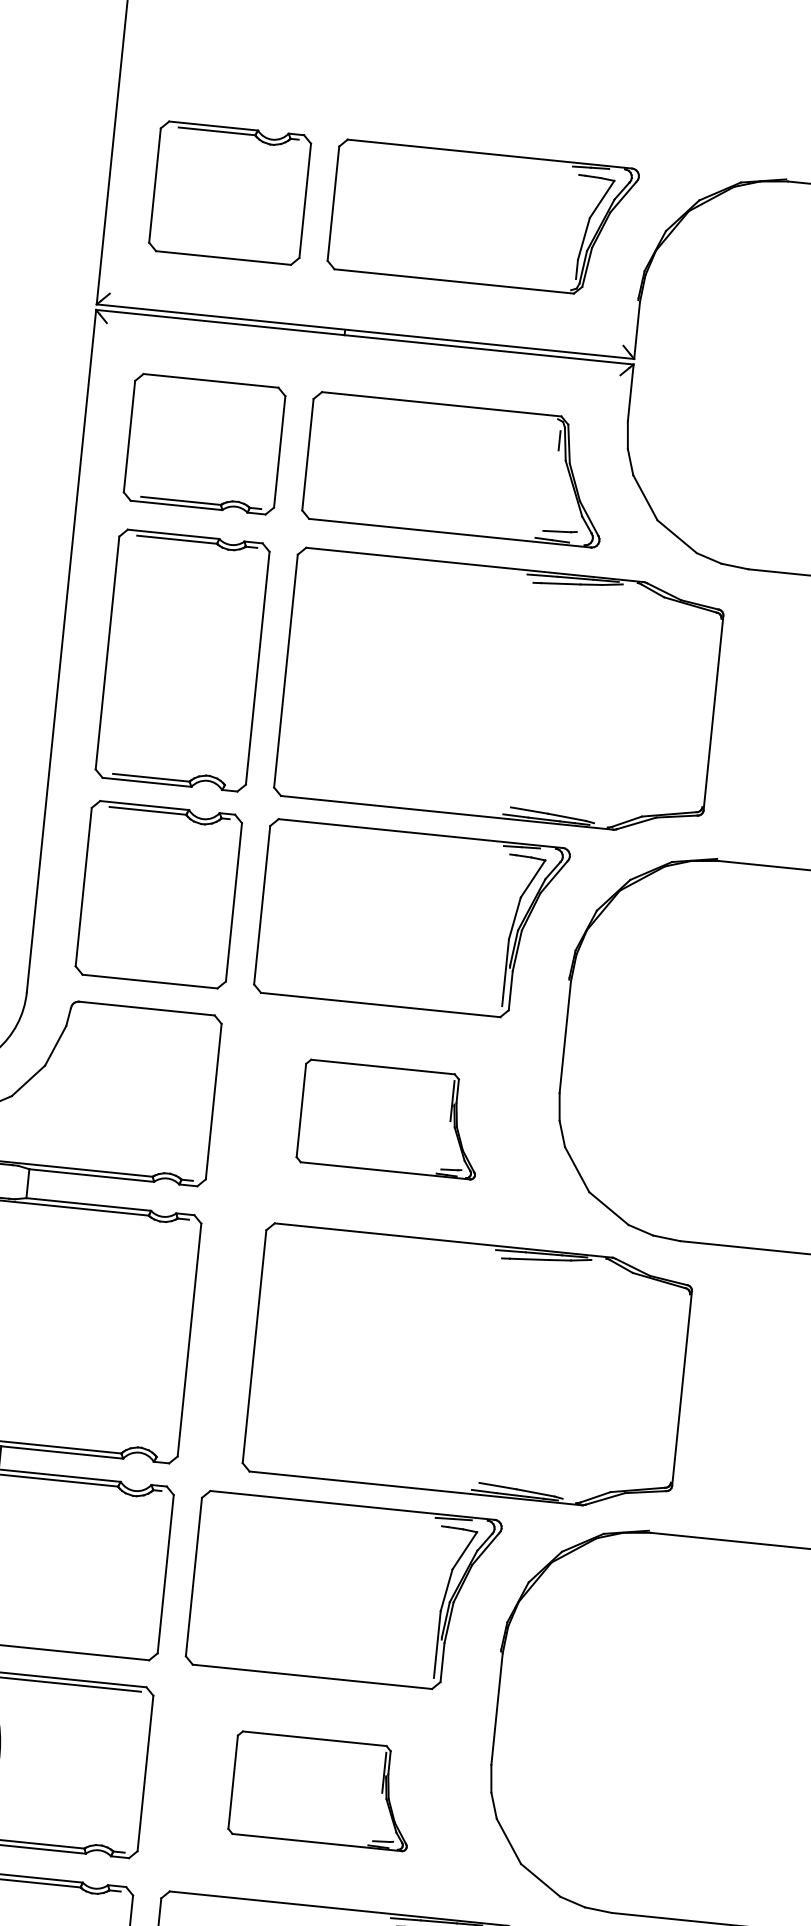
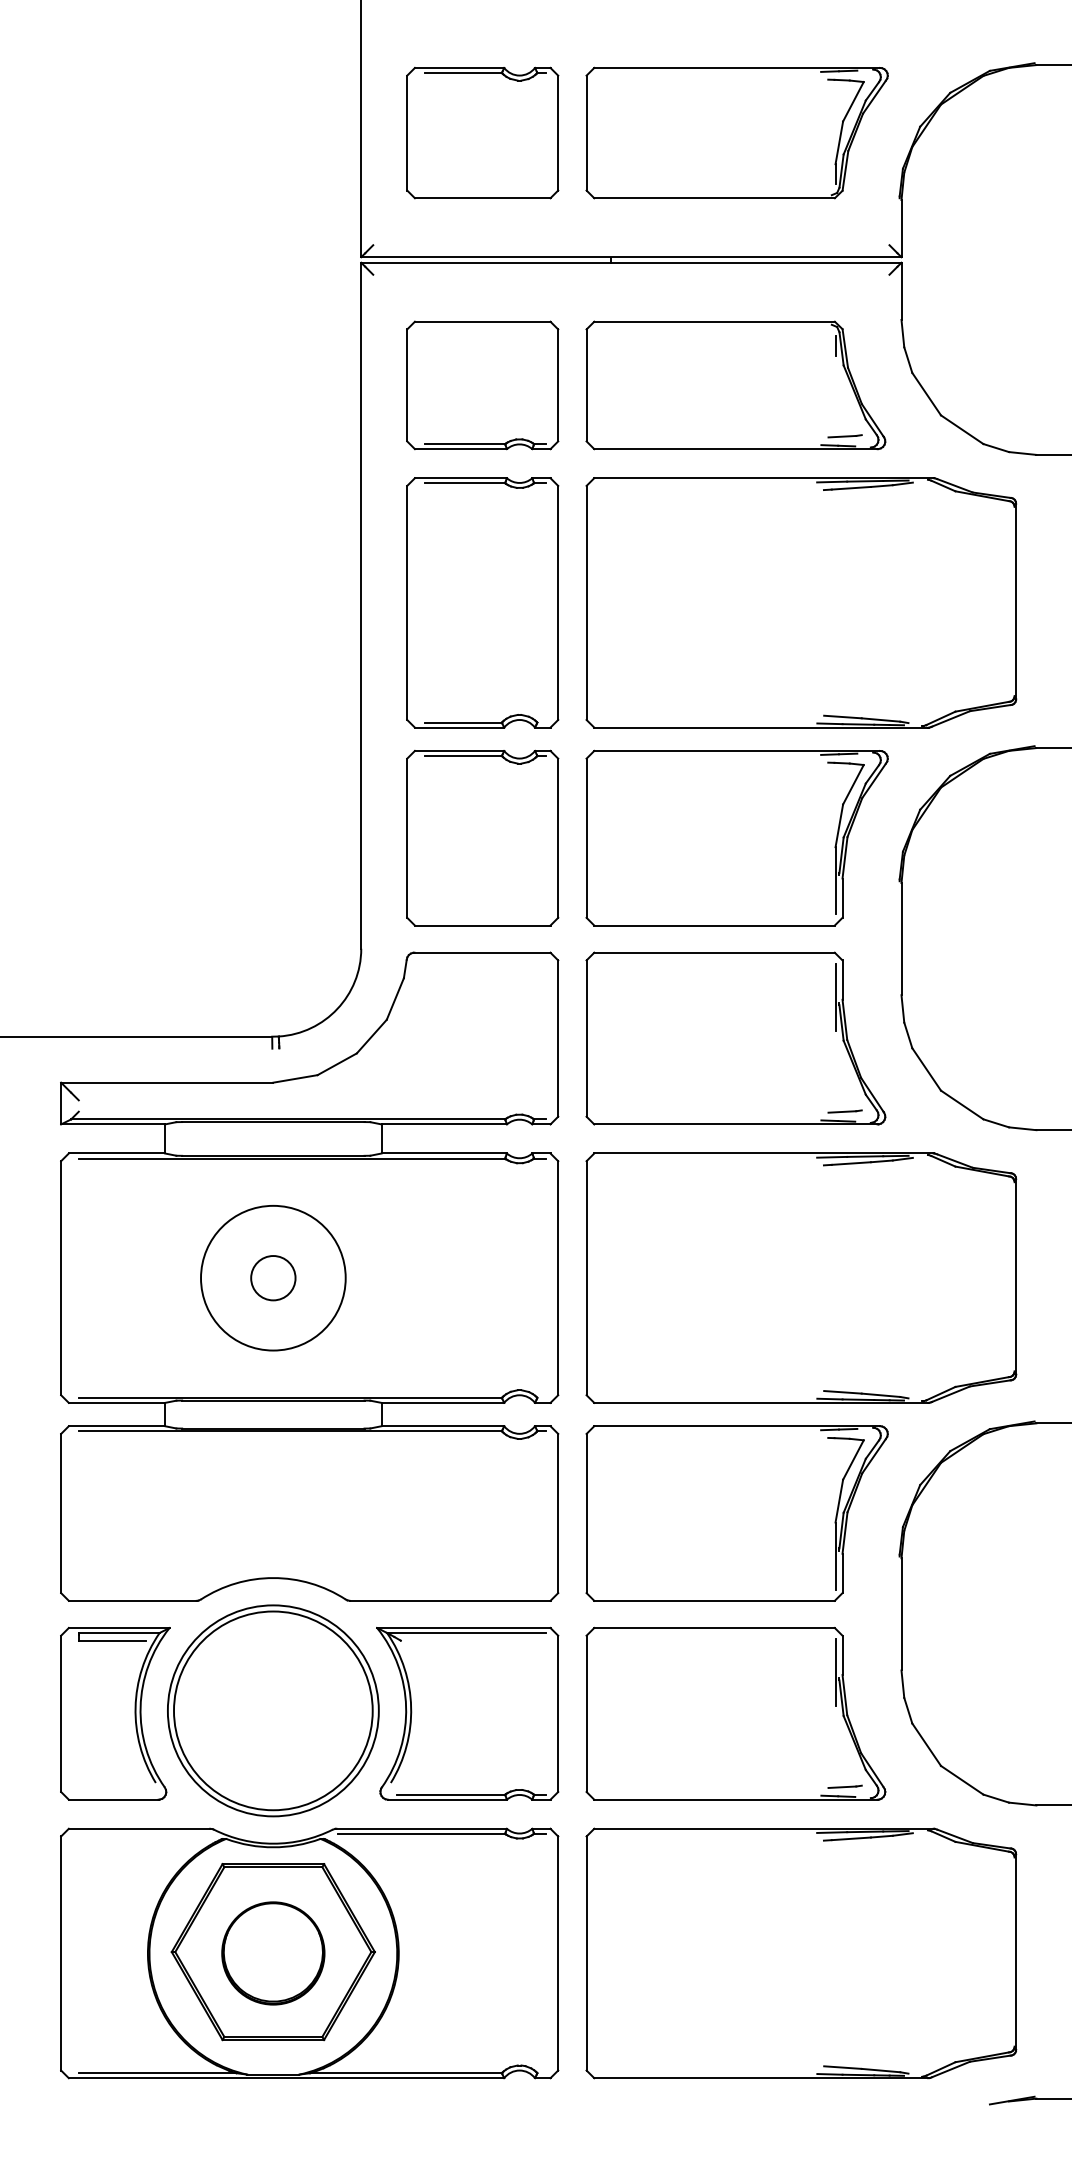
part: (390, 1119) -> (735, 1038), size x1.67
part: (468, 1367) -> (801, 1277), moved
part: (321, 1791) -> (735, 1713), size x1.67

